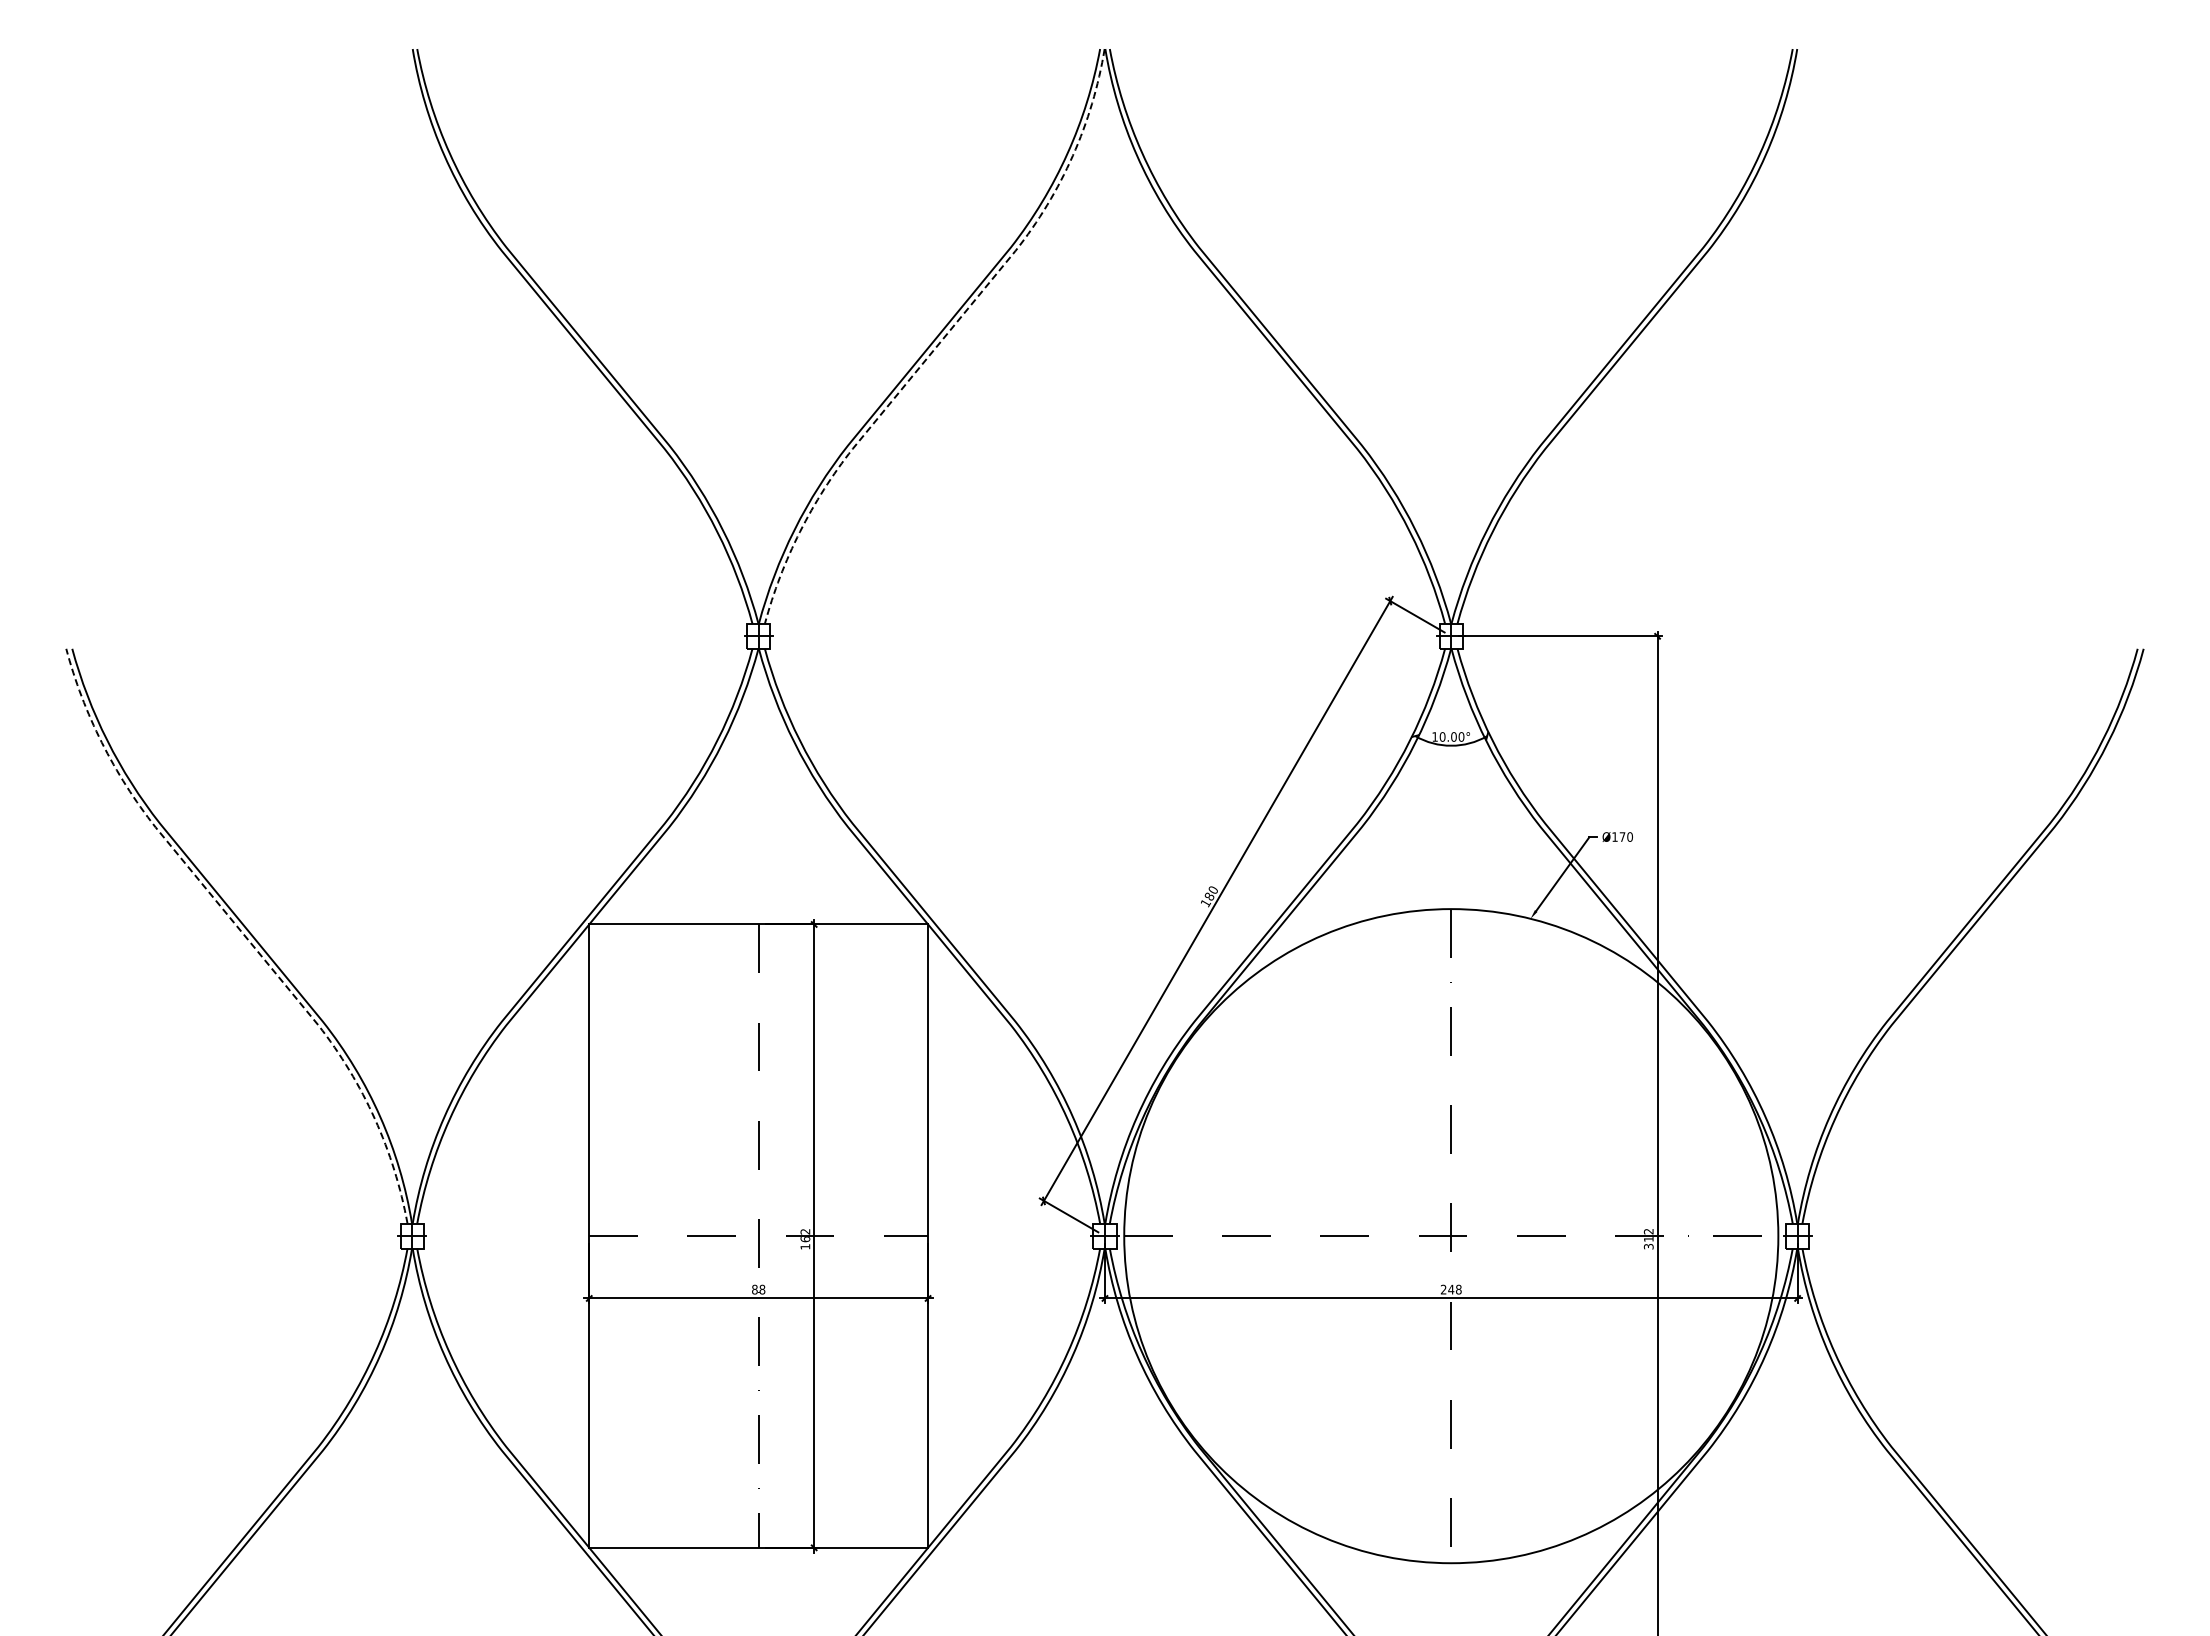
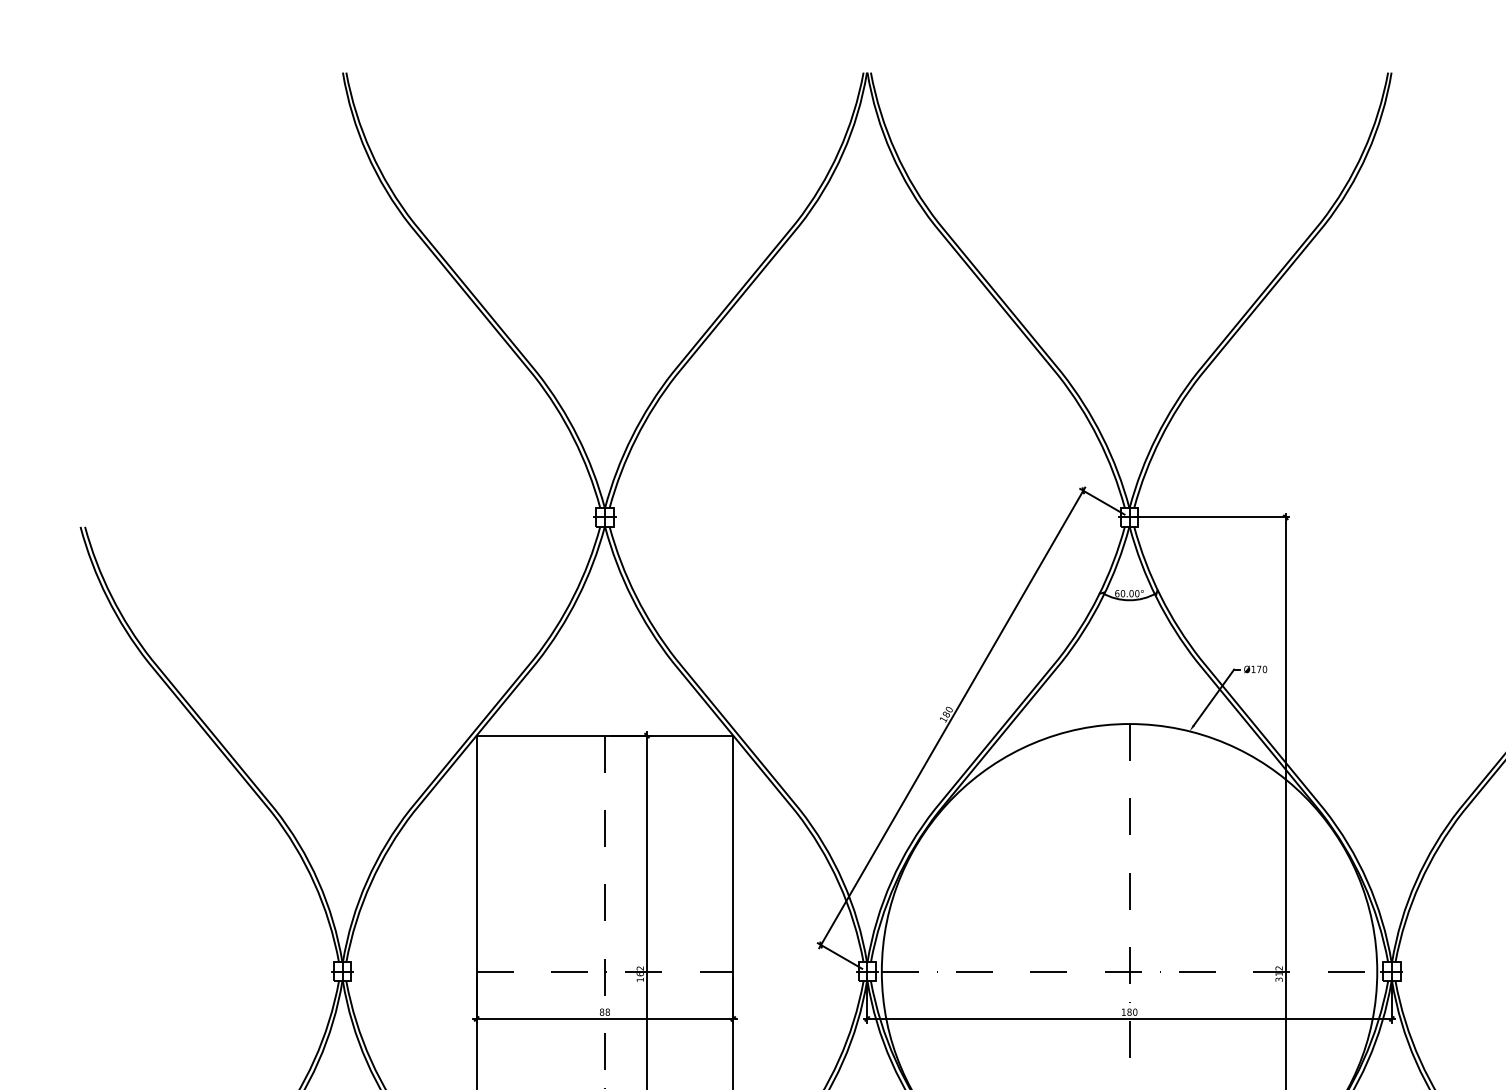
line: (939, 343) -> (741, 295), dashed -> solid
text: (1435, 736) -> (1117, 593), 10.00° -> 60.00°
line: (241, 932) -> (213, 741), dashed -> solid
text: (1450, 1289) -> (1128, 1012), 248 -> 180

